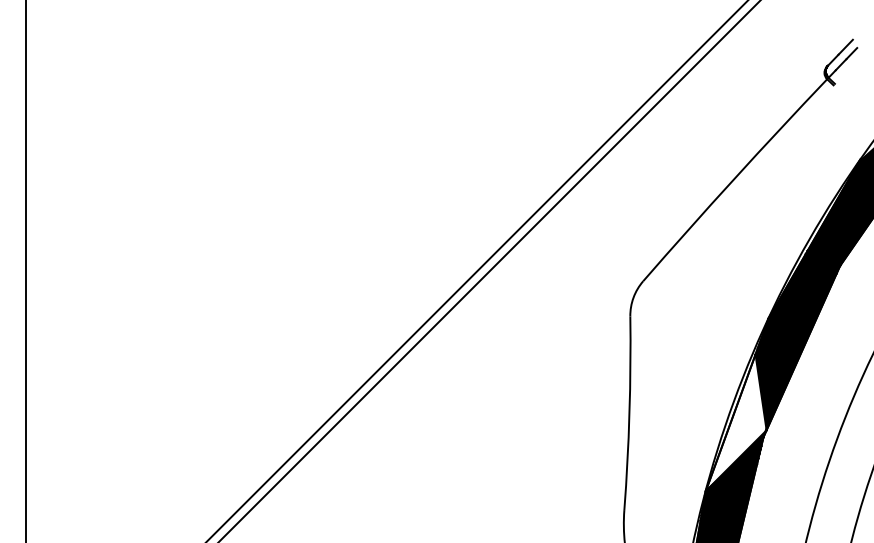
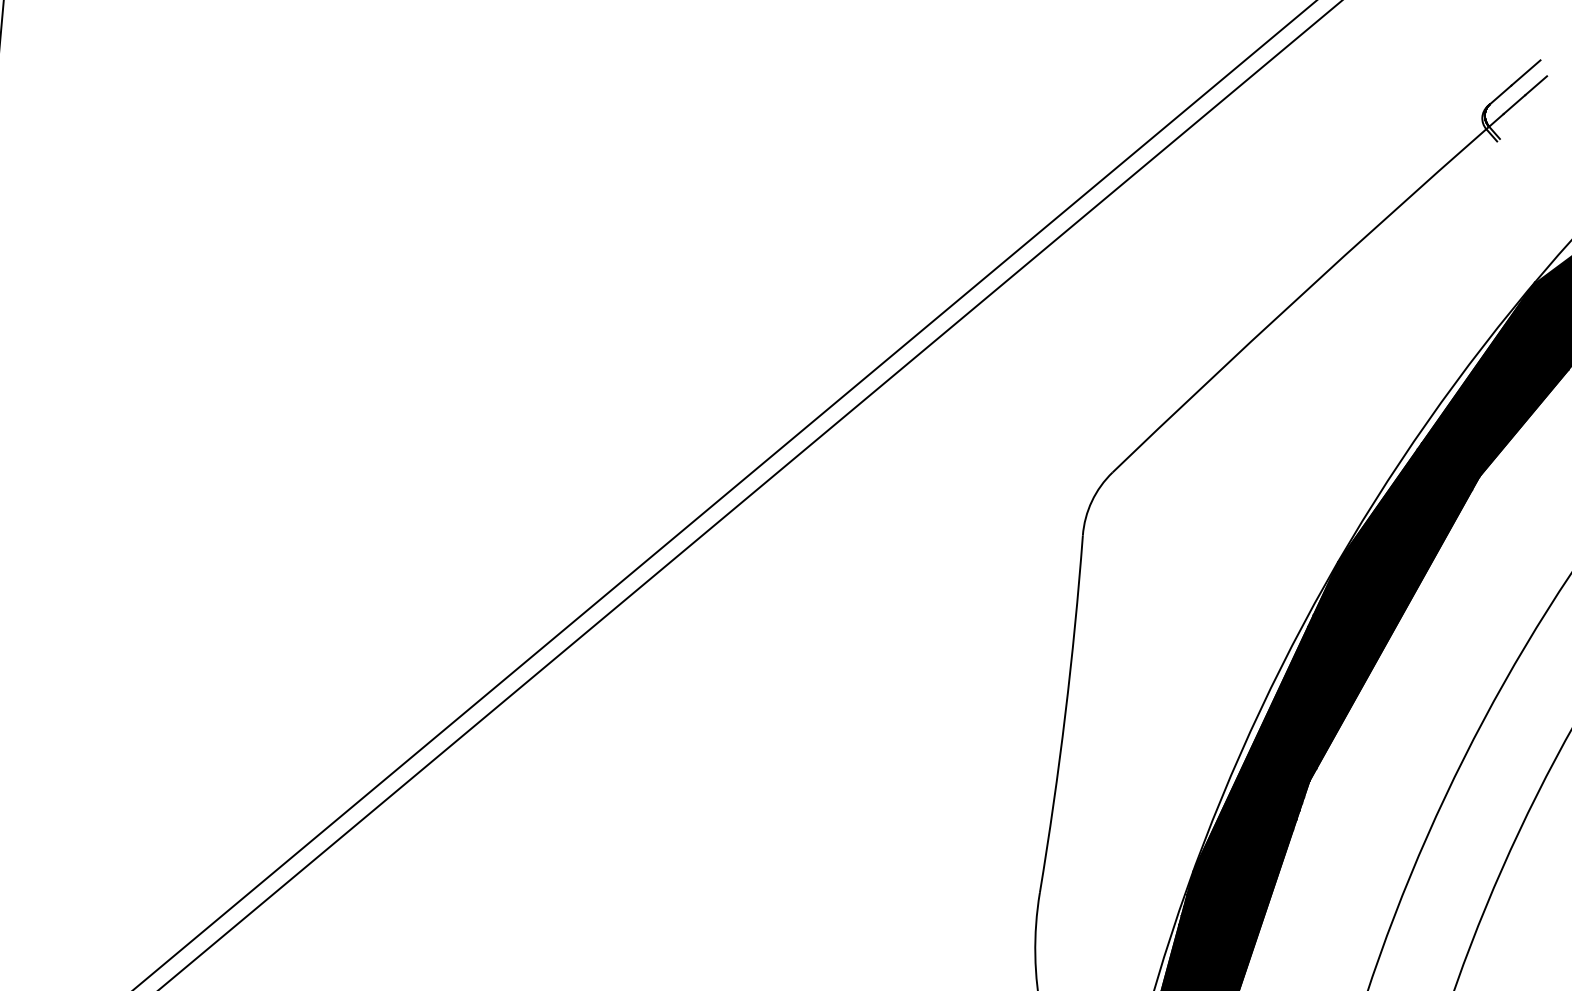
fill: (735, 422) -> (1259, 749), added

